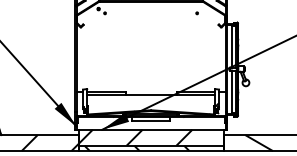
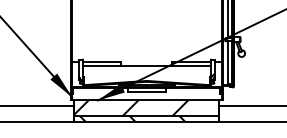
hatch: (49, 143) -> (45, 114), removed
hatch: (258, 143) -> (254, 114), removed

